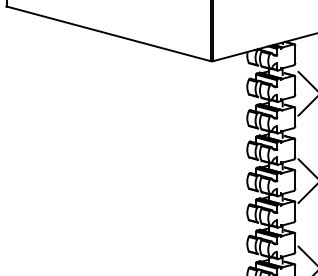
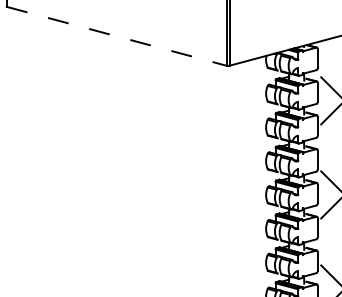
line: (108, 33) -> (116, 35), solid -> dashed

